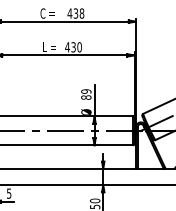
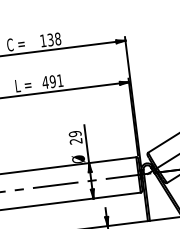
text: (69, 13) -> (42, 40), 438 -> 138
text: (76, 47) -> (56, 81), 430 -> 491
text: (86, 97) -> (76, 141), 89 -> 29

